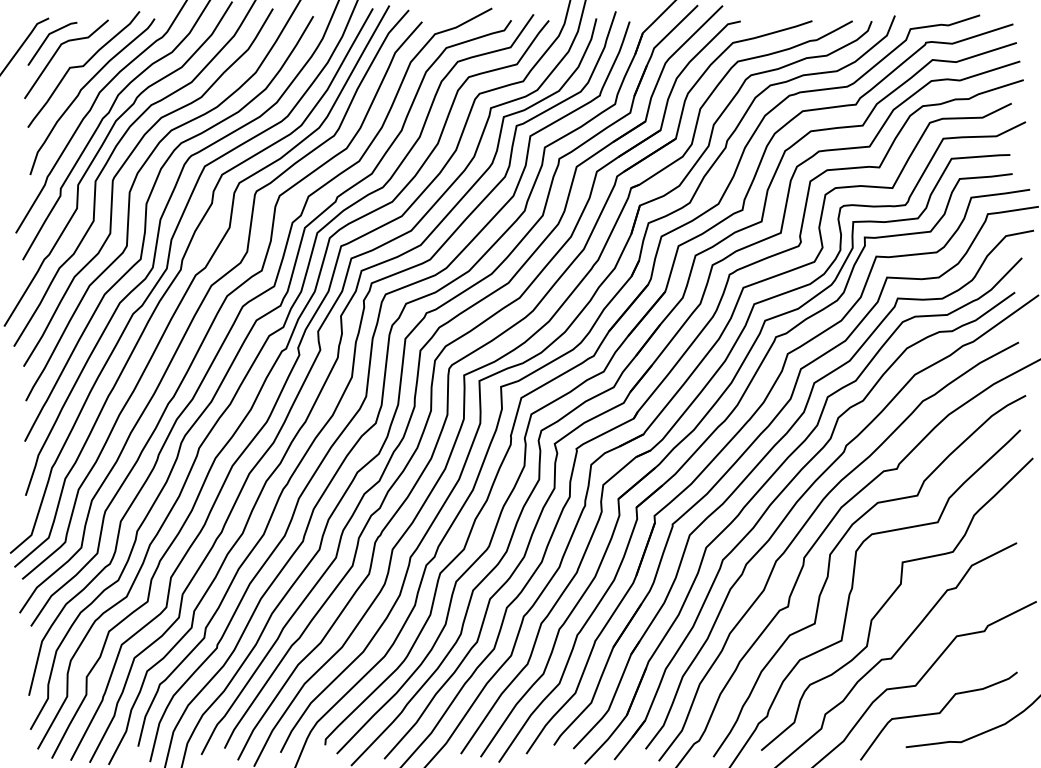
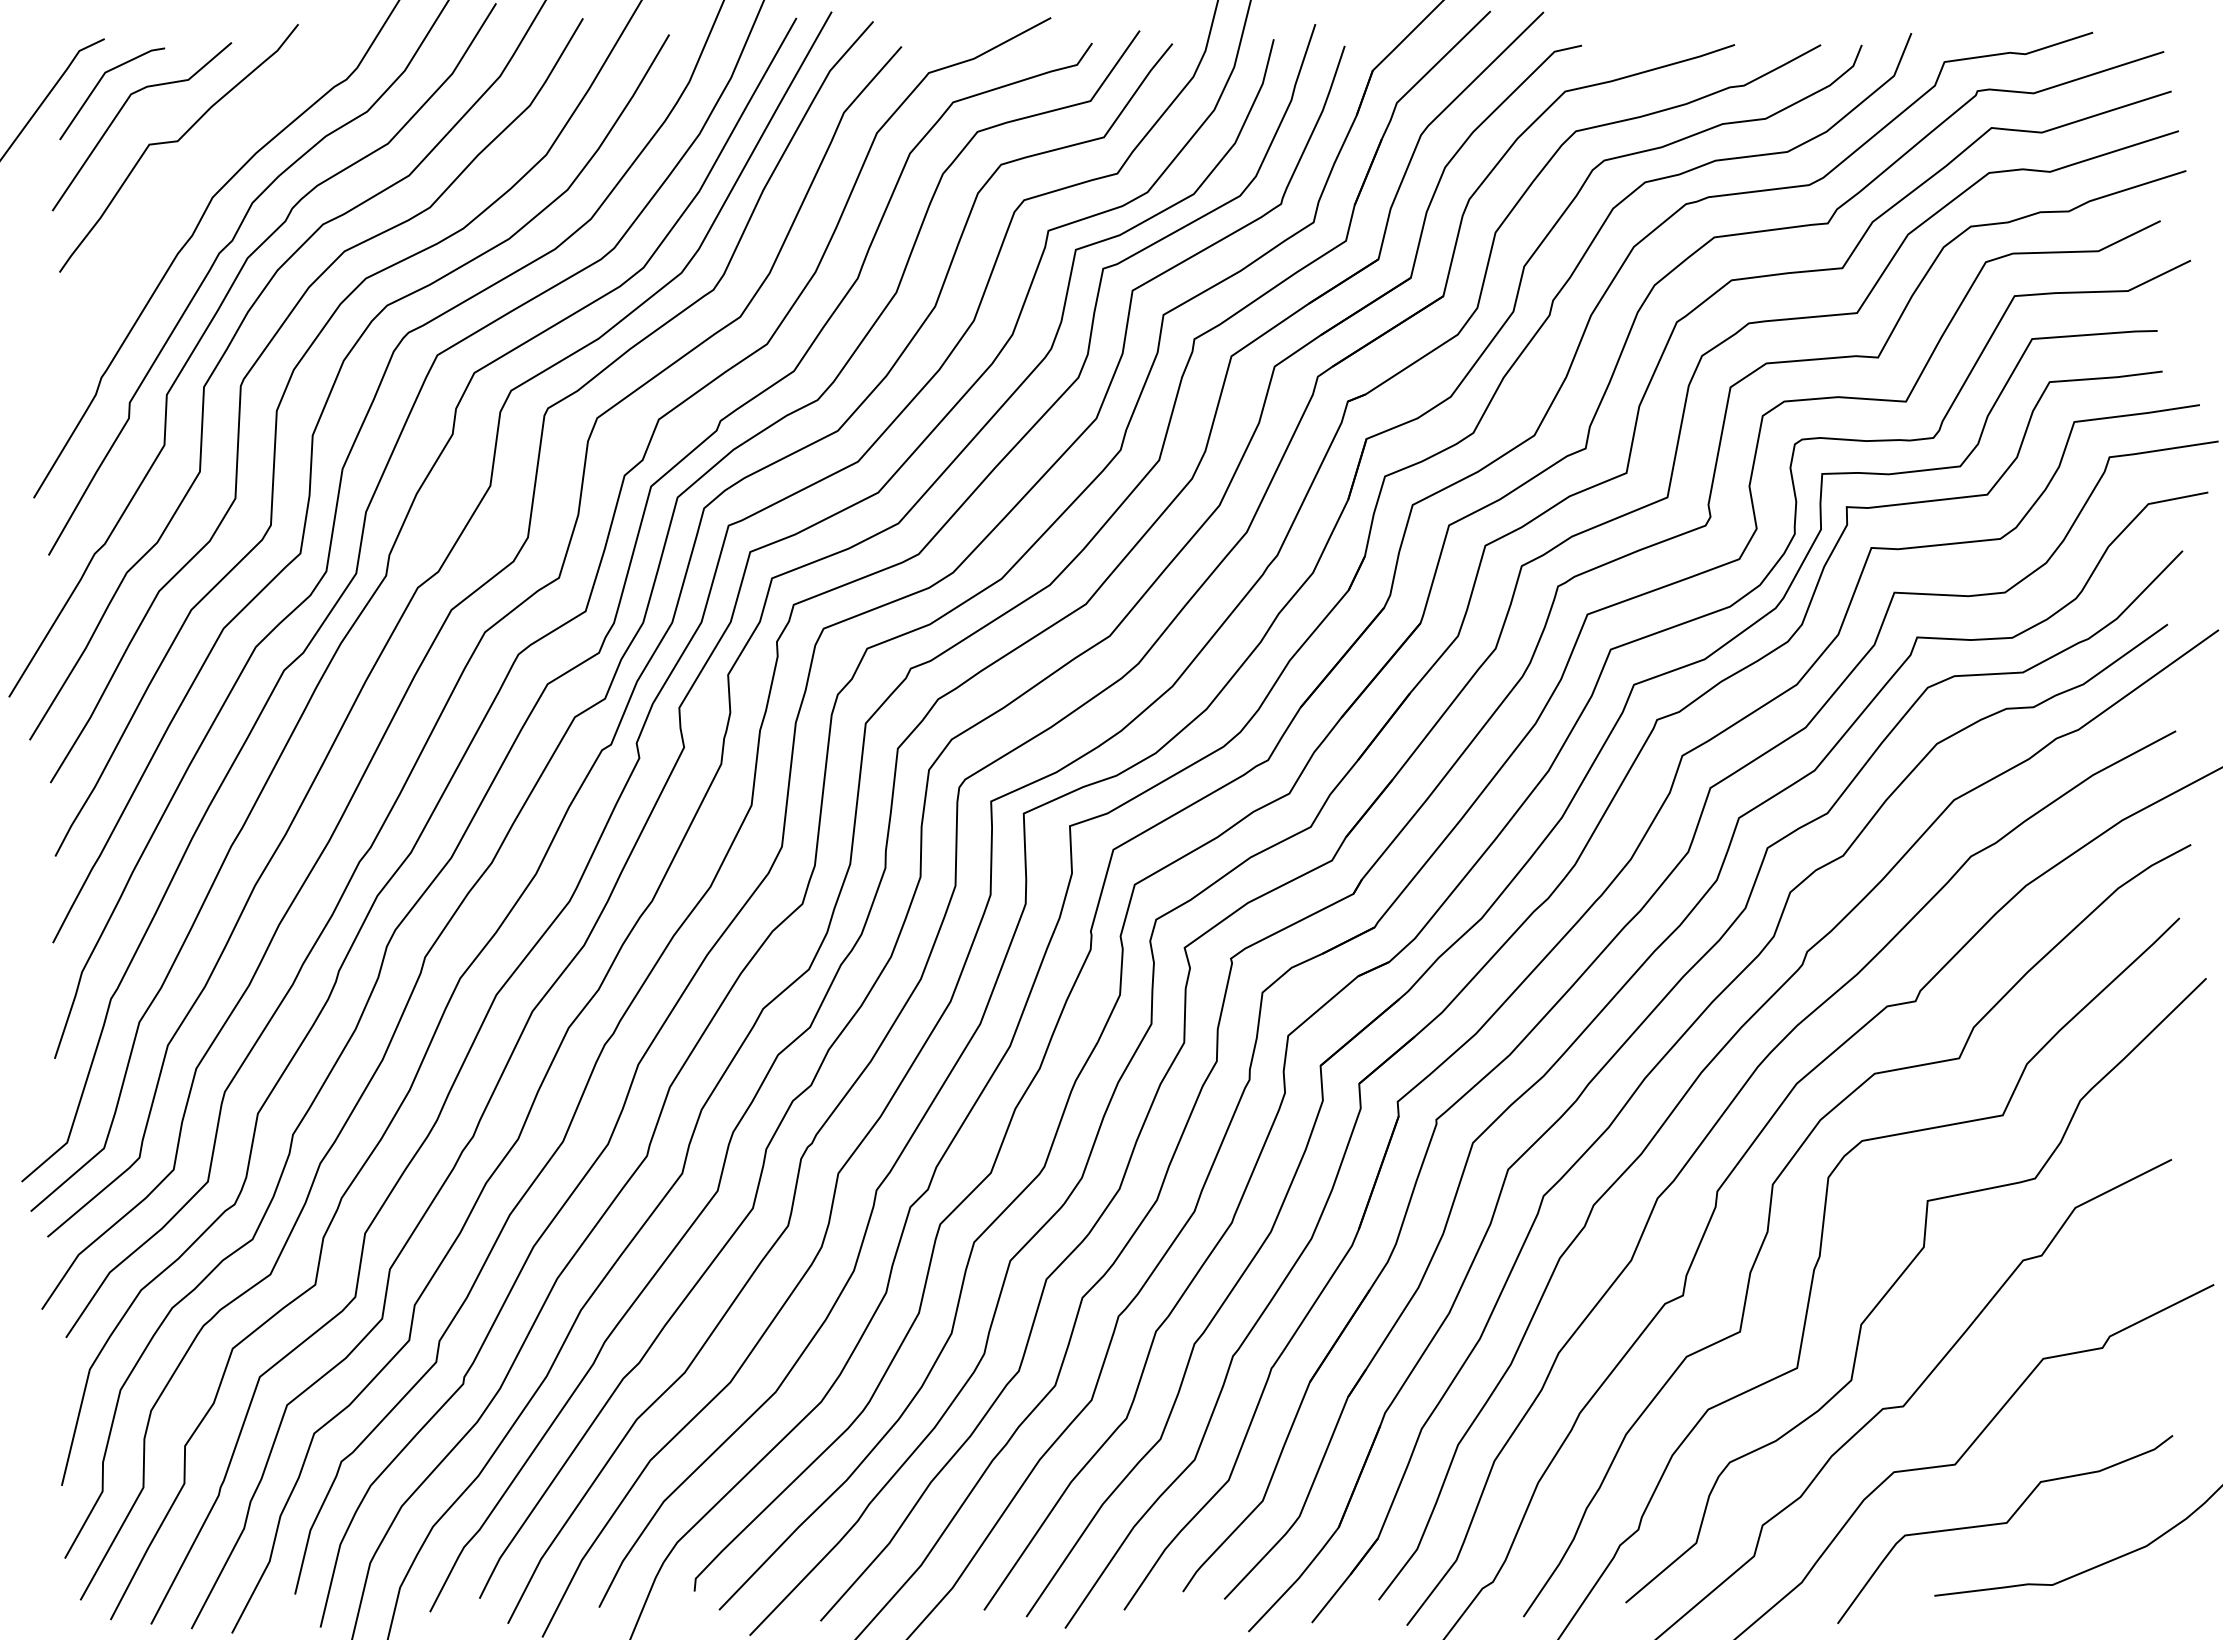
curve: (84, 87) -> (180, 186), removed

